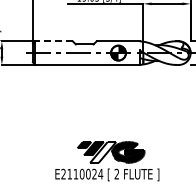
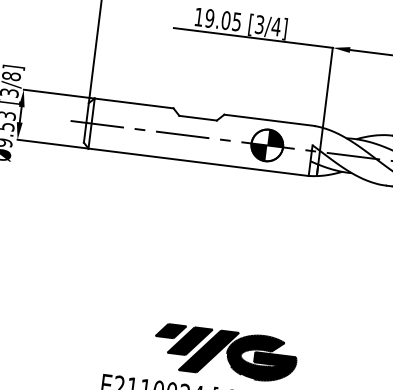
line: (54, 41) -> (134, 104), dashed -> solid
fill: (103, 152) -> (209, 351), added

